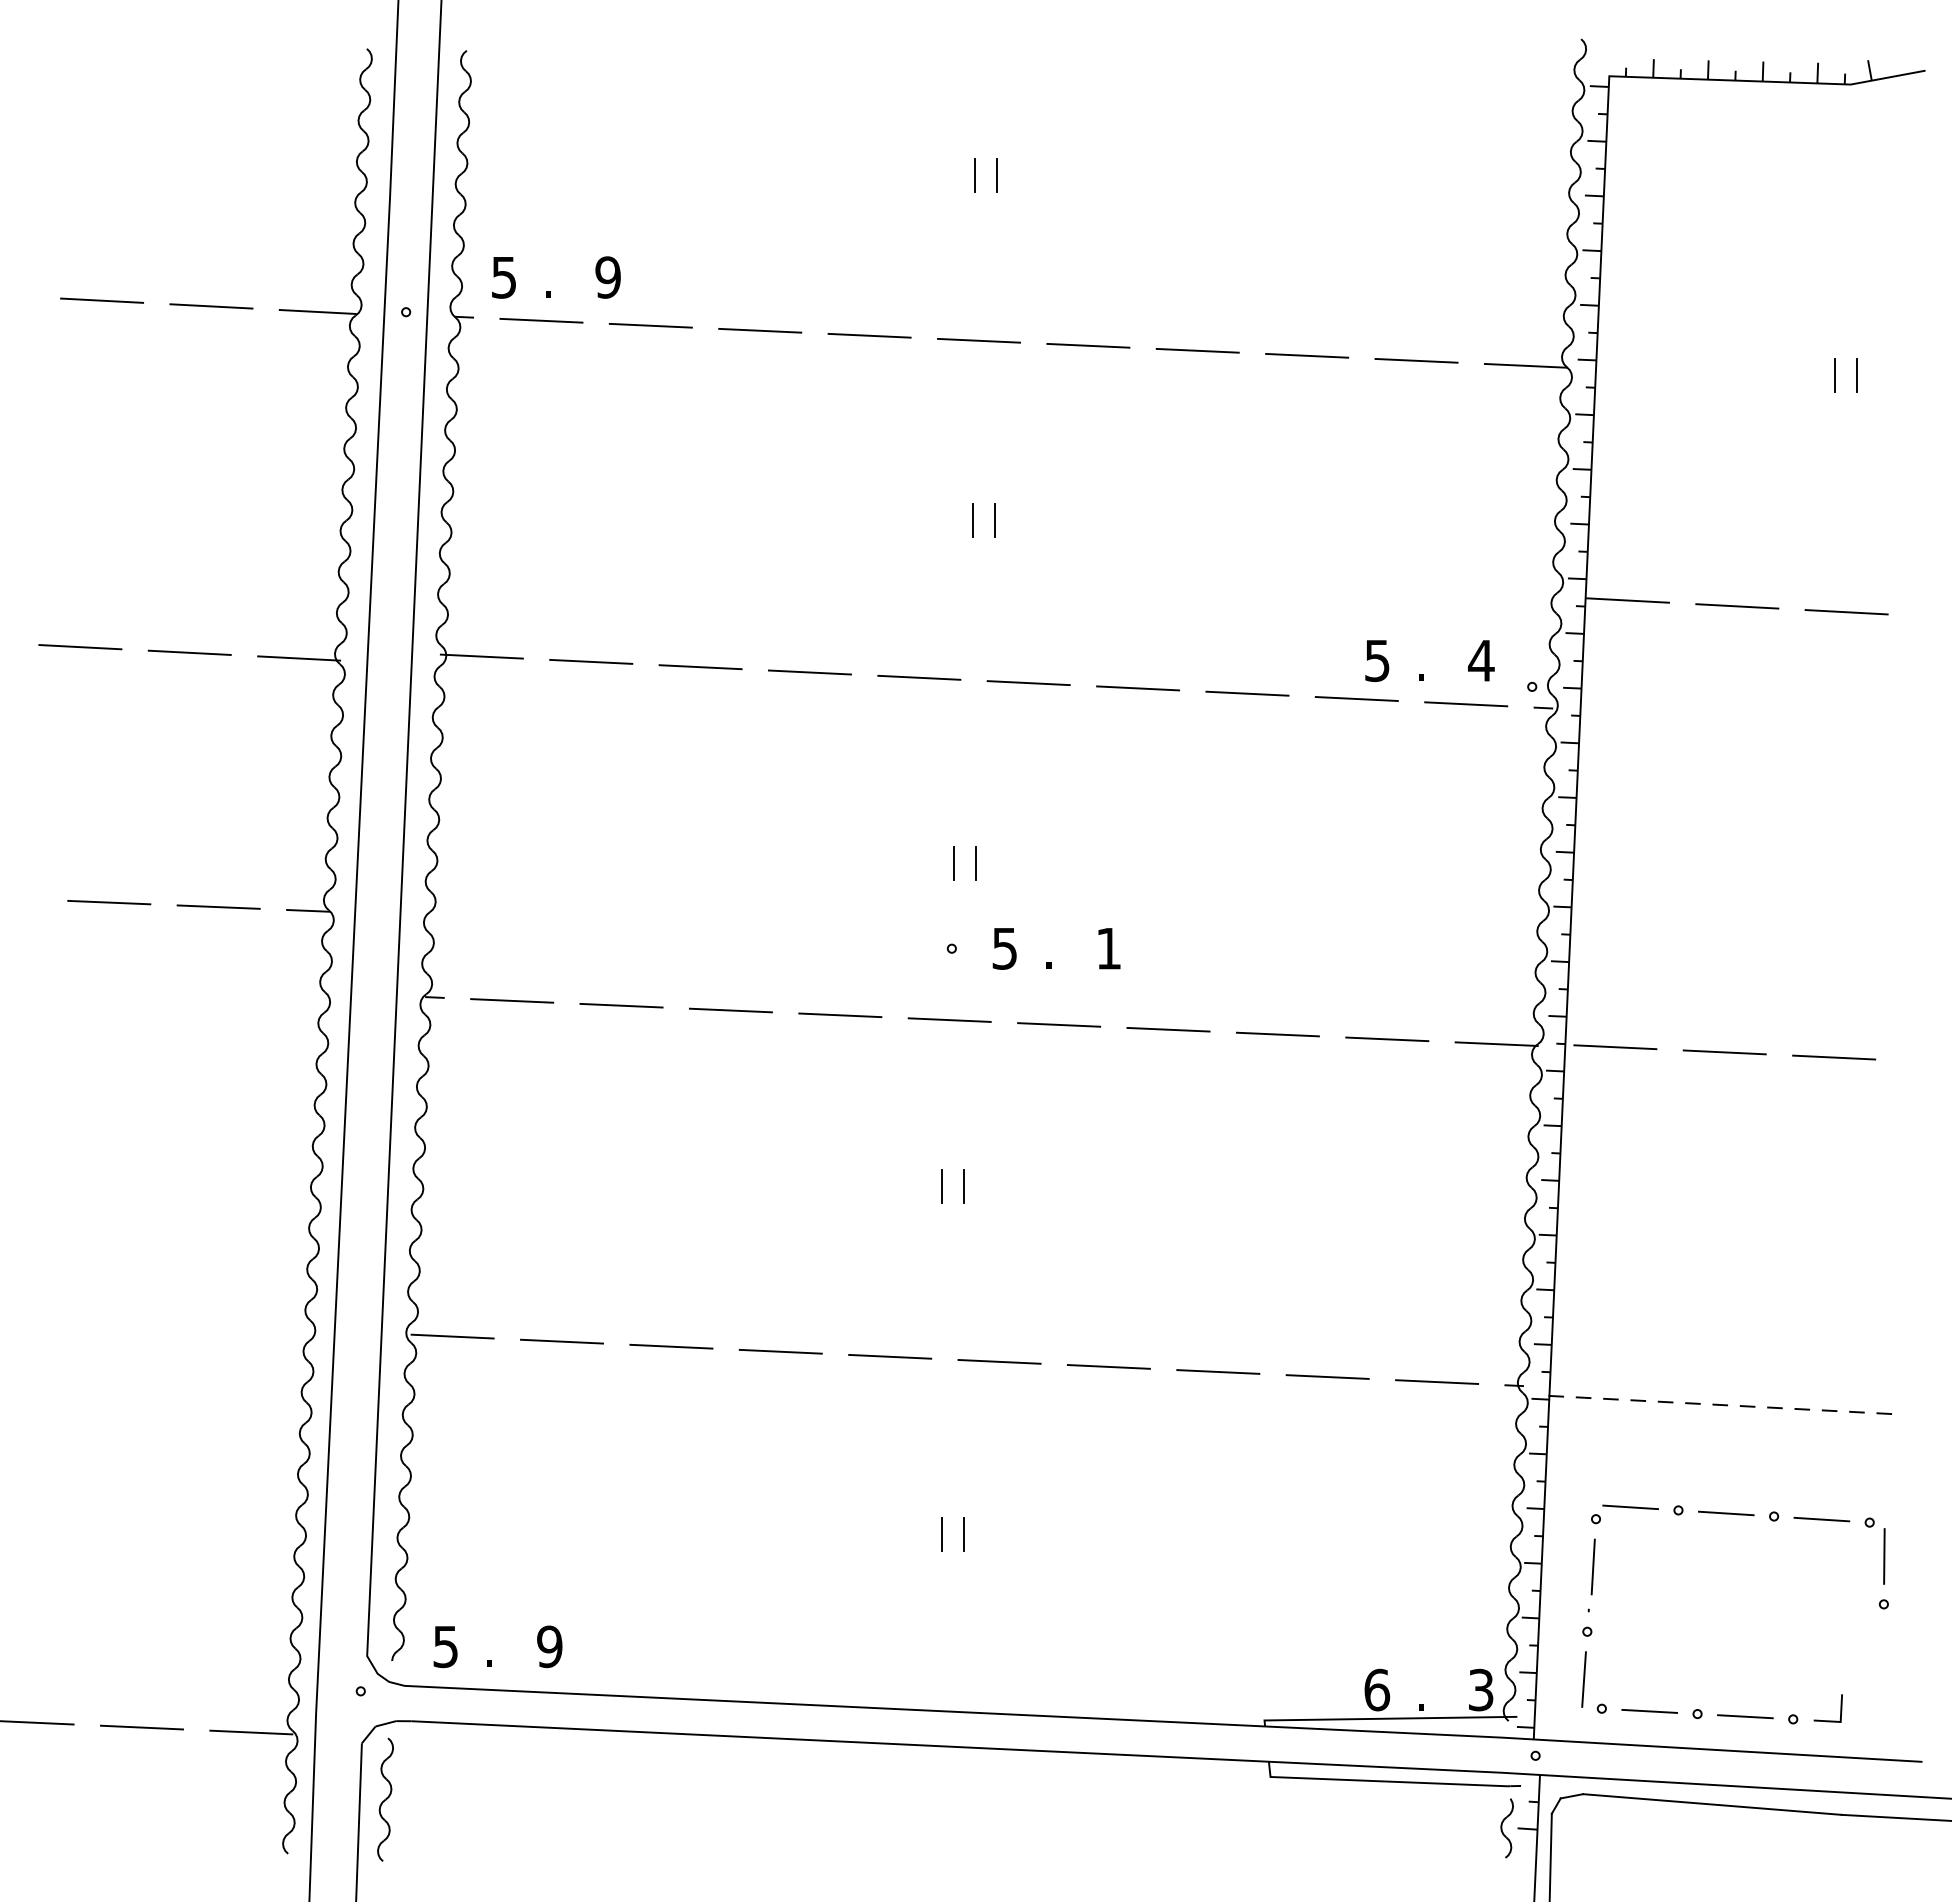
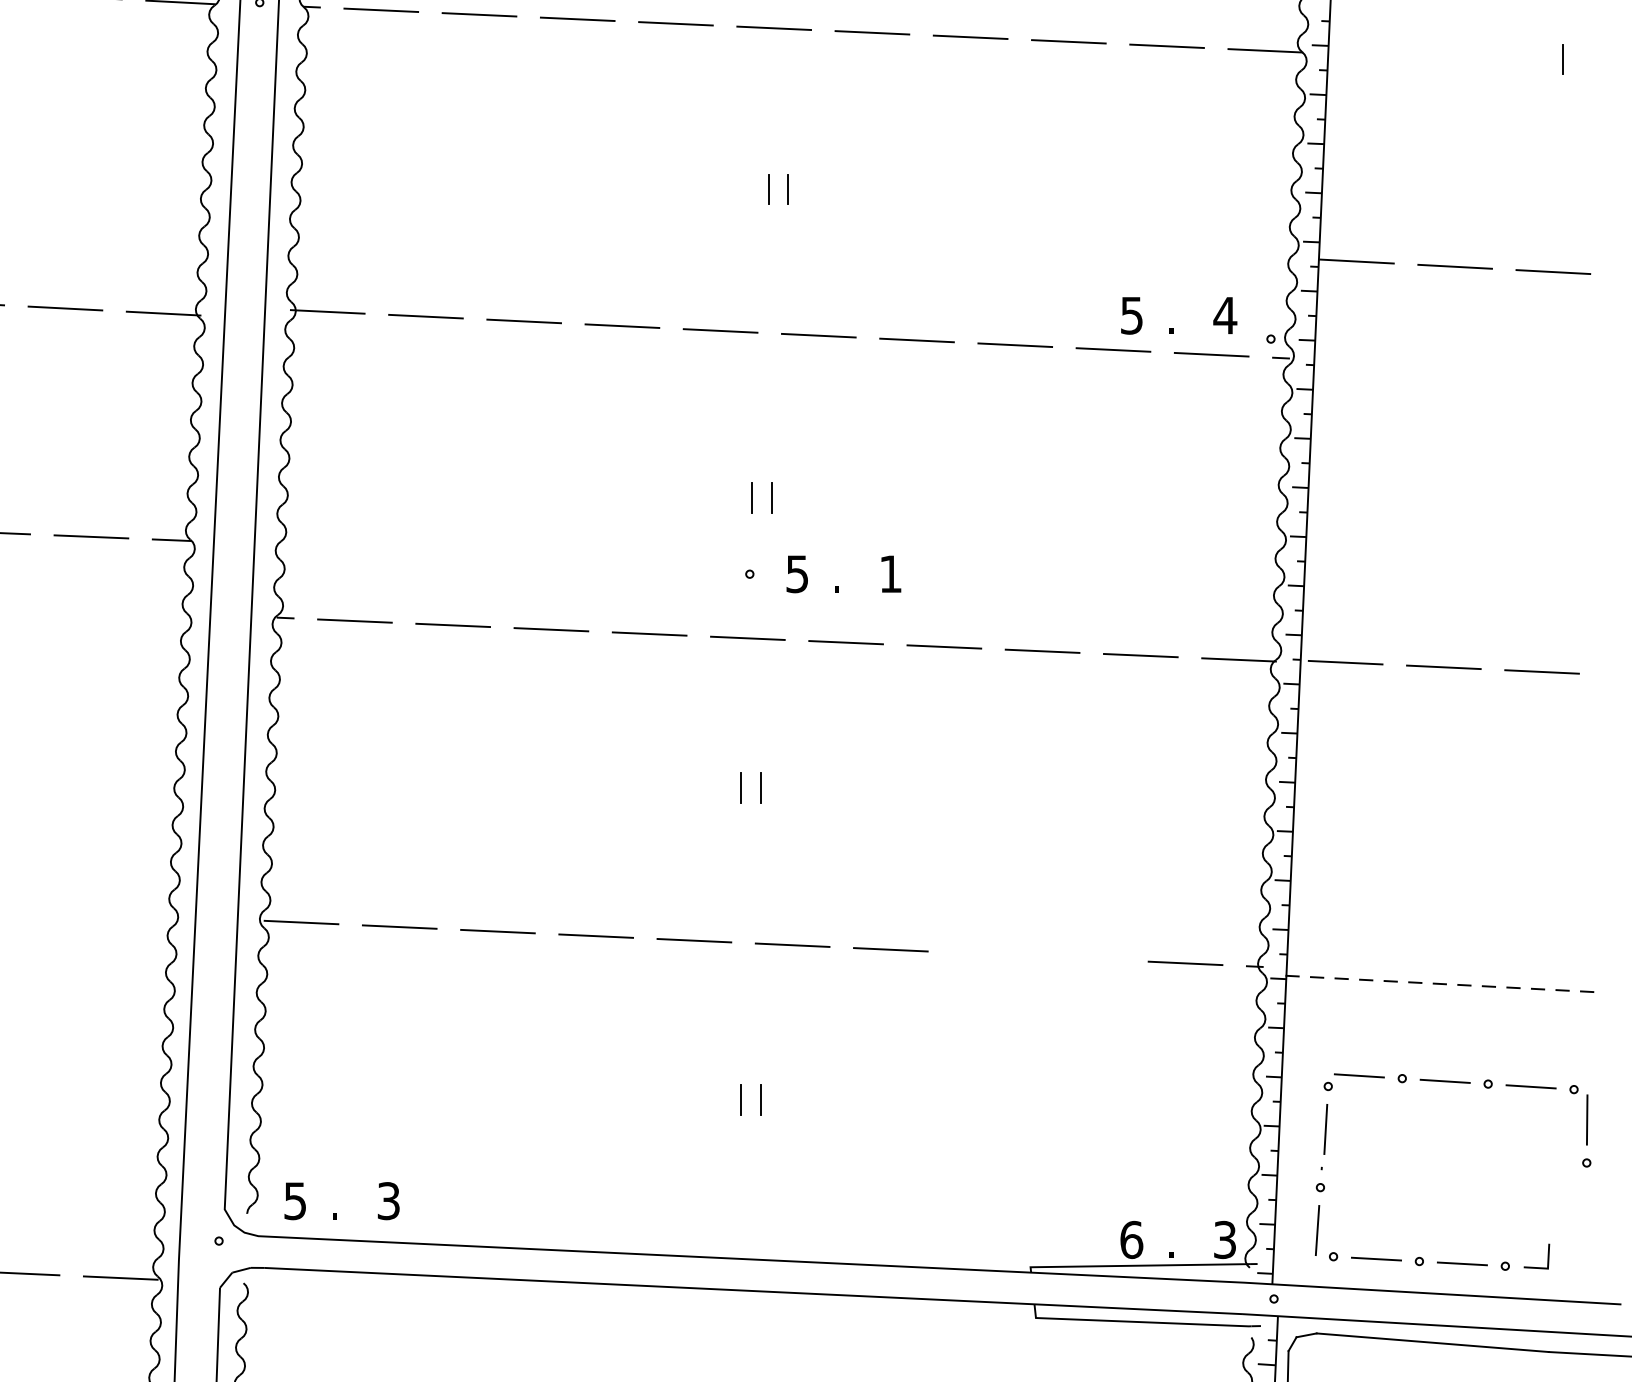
line: (1834, 375) -> (1542, 59), removed
line: (1218, 1371) -> (989, 953), removed
line: (1327, 1376) -> (1087, 958), removed
text: (549, 1646) -> (388, 1200), 9 -> 3

